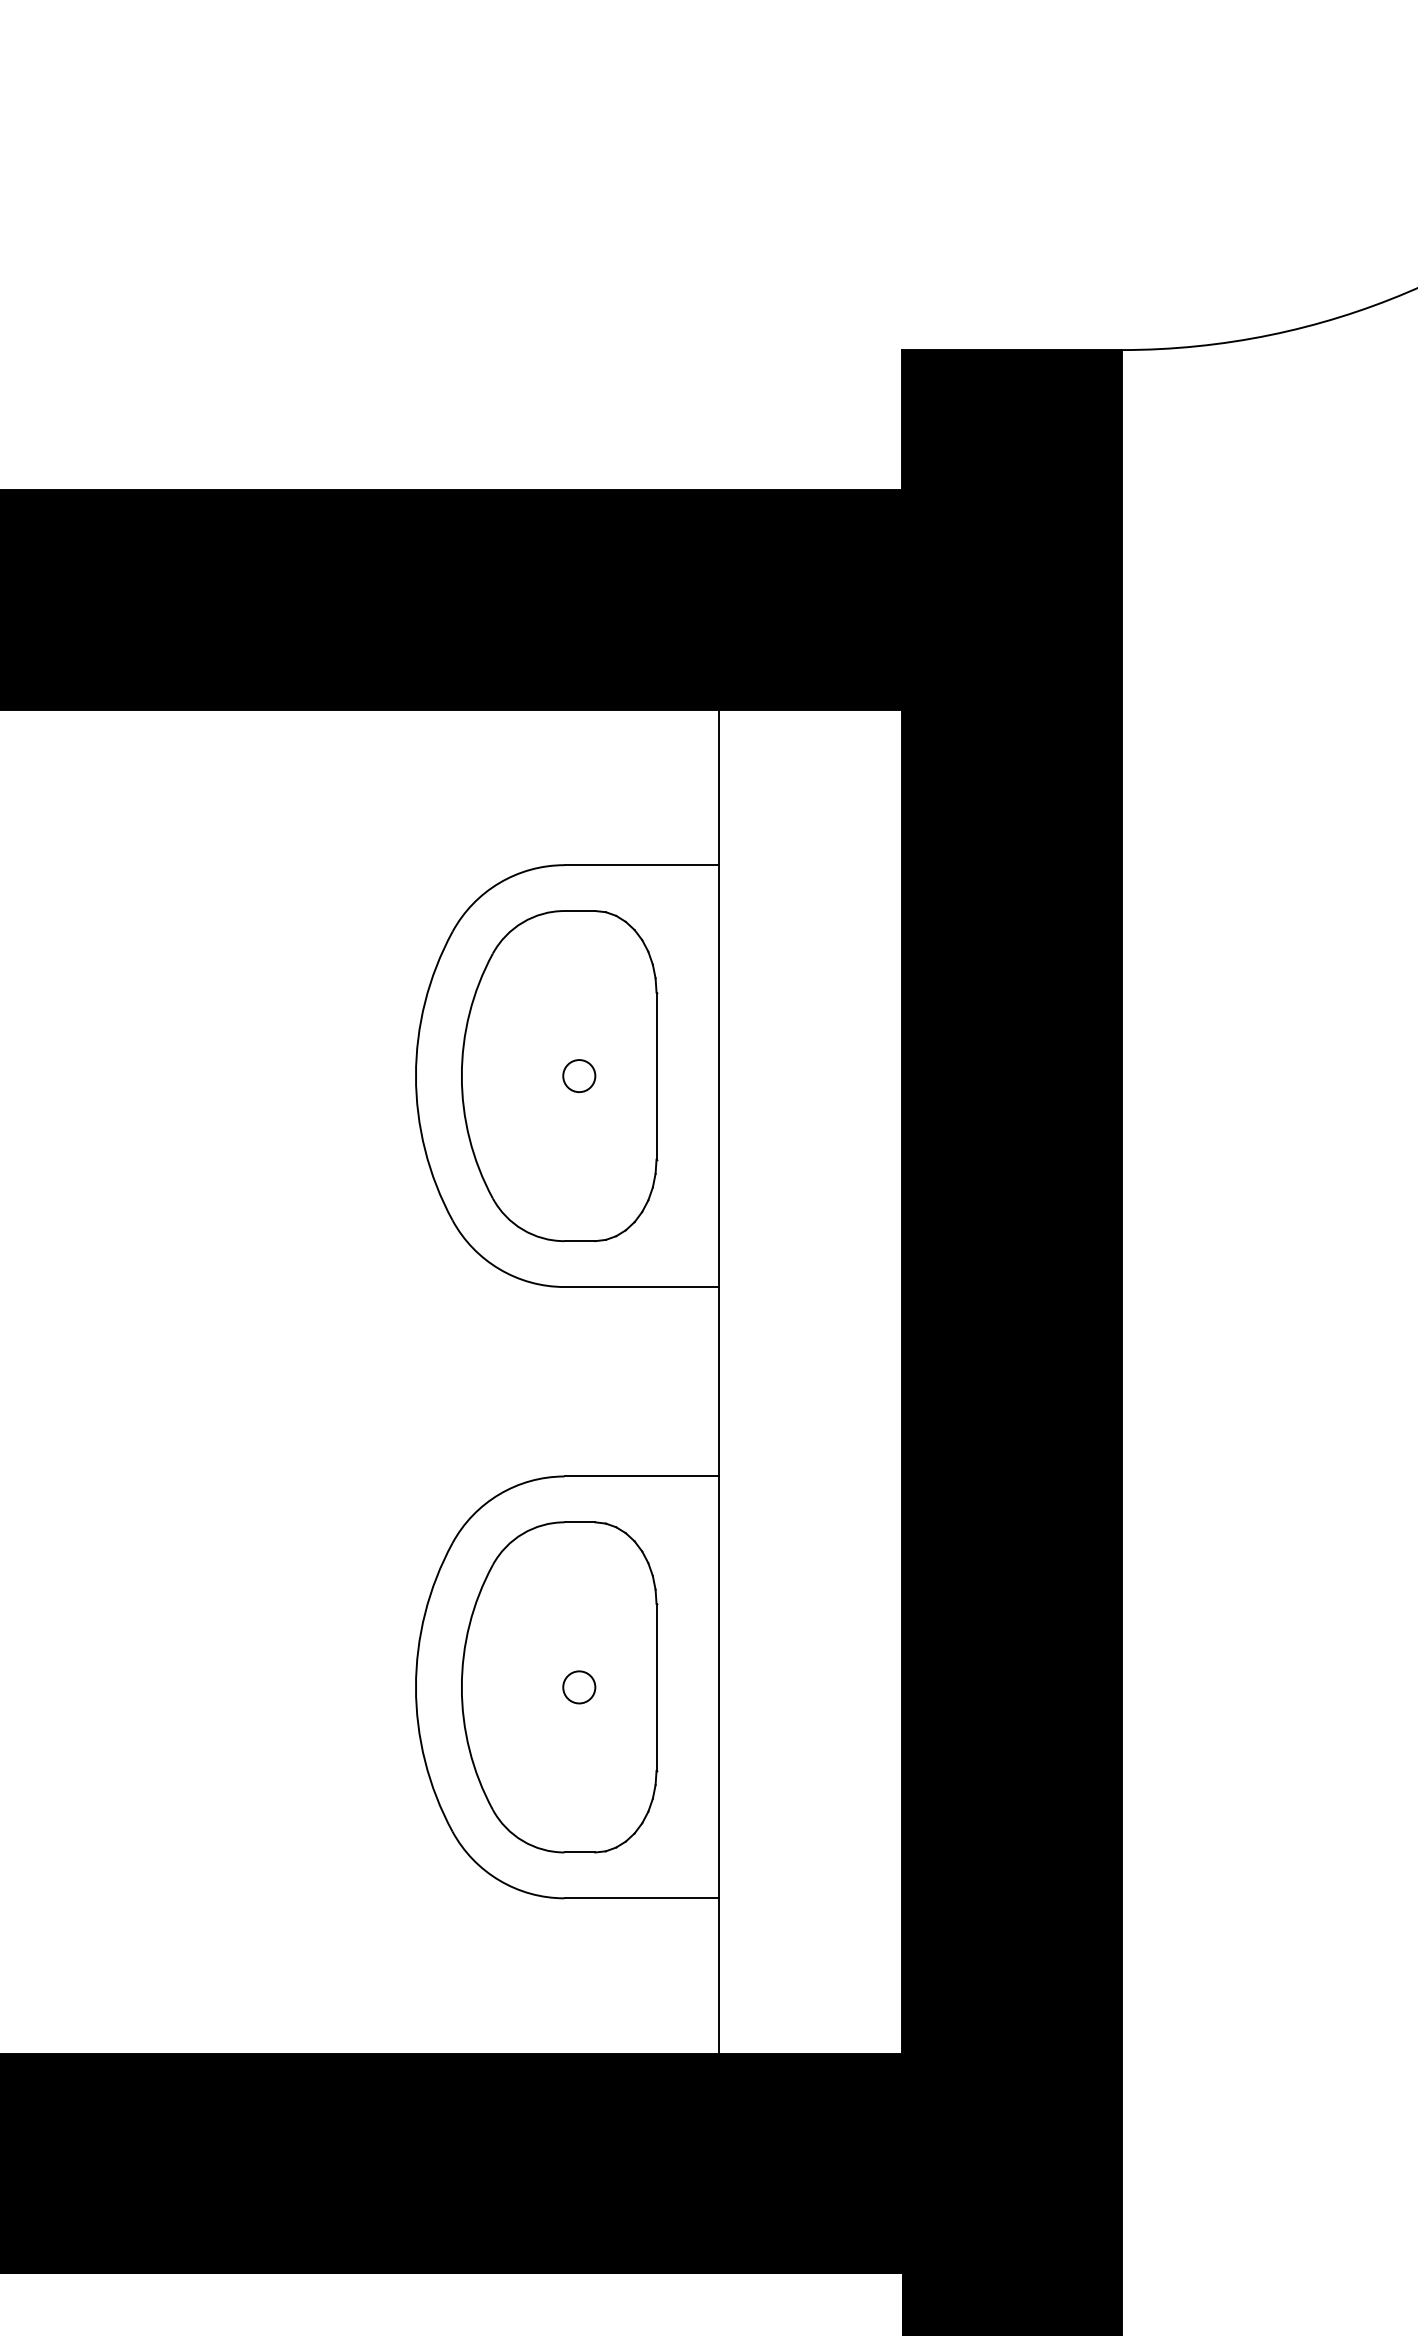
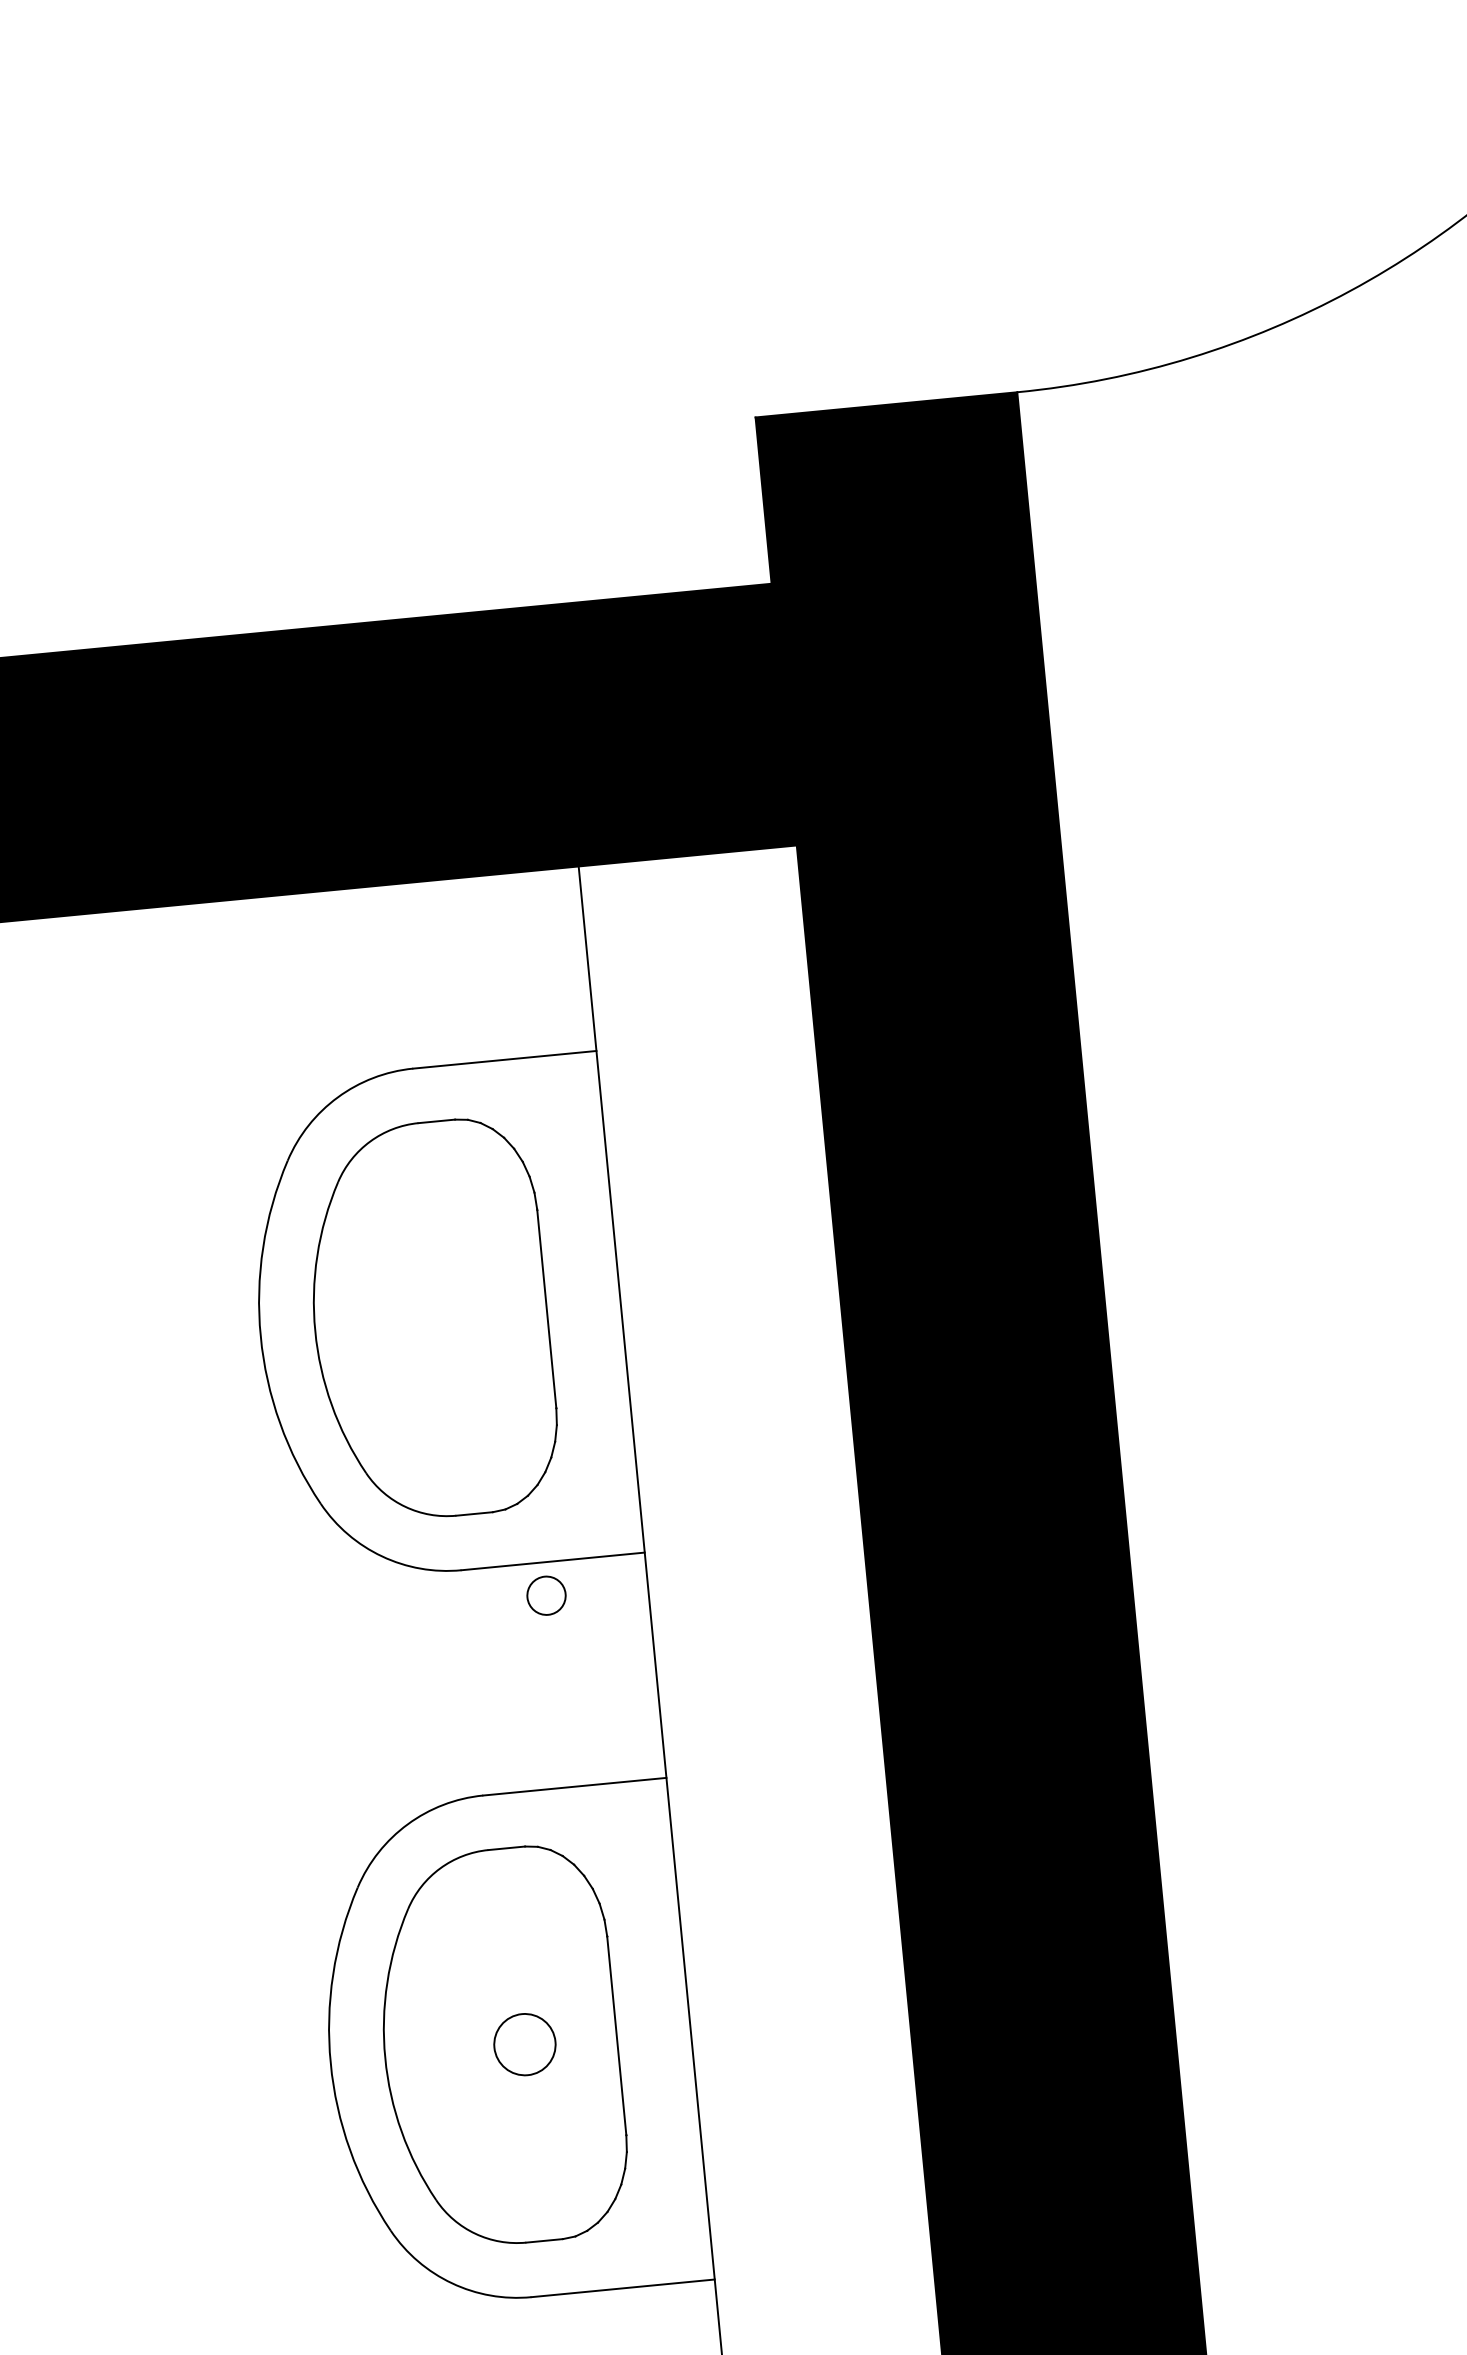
circle: (579, 1075) -> (546, 1595), moved
circle: (579, 1687) -> (525, 2044), size x1.6

